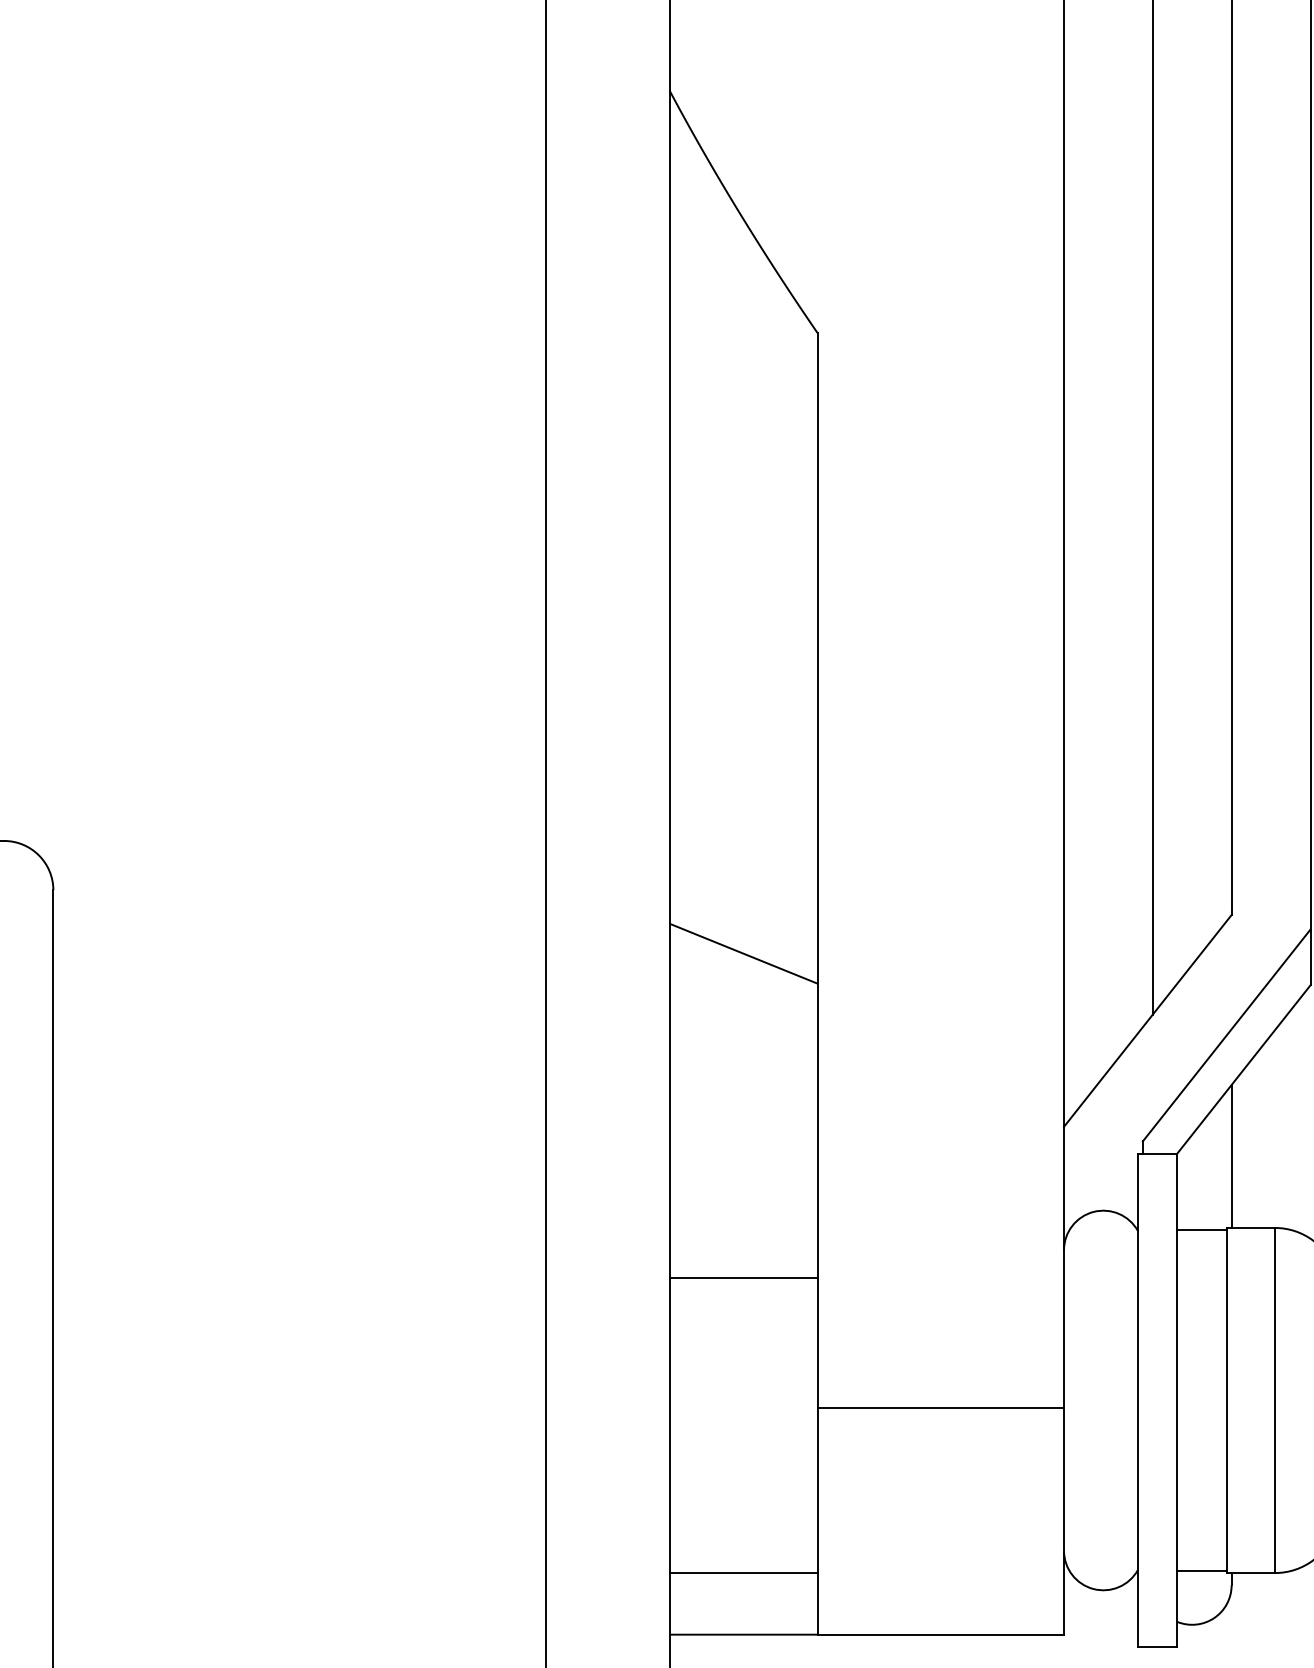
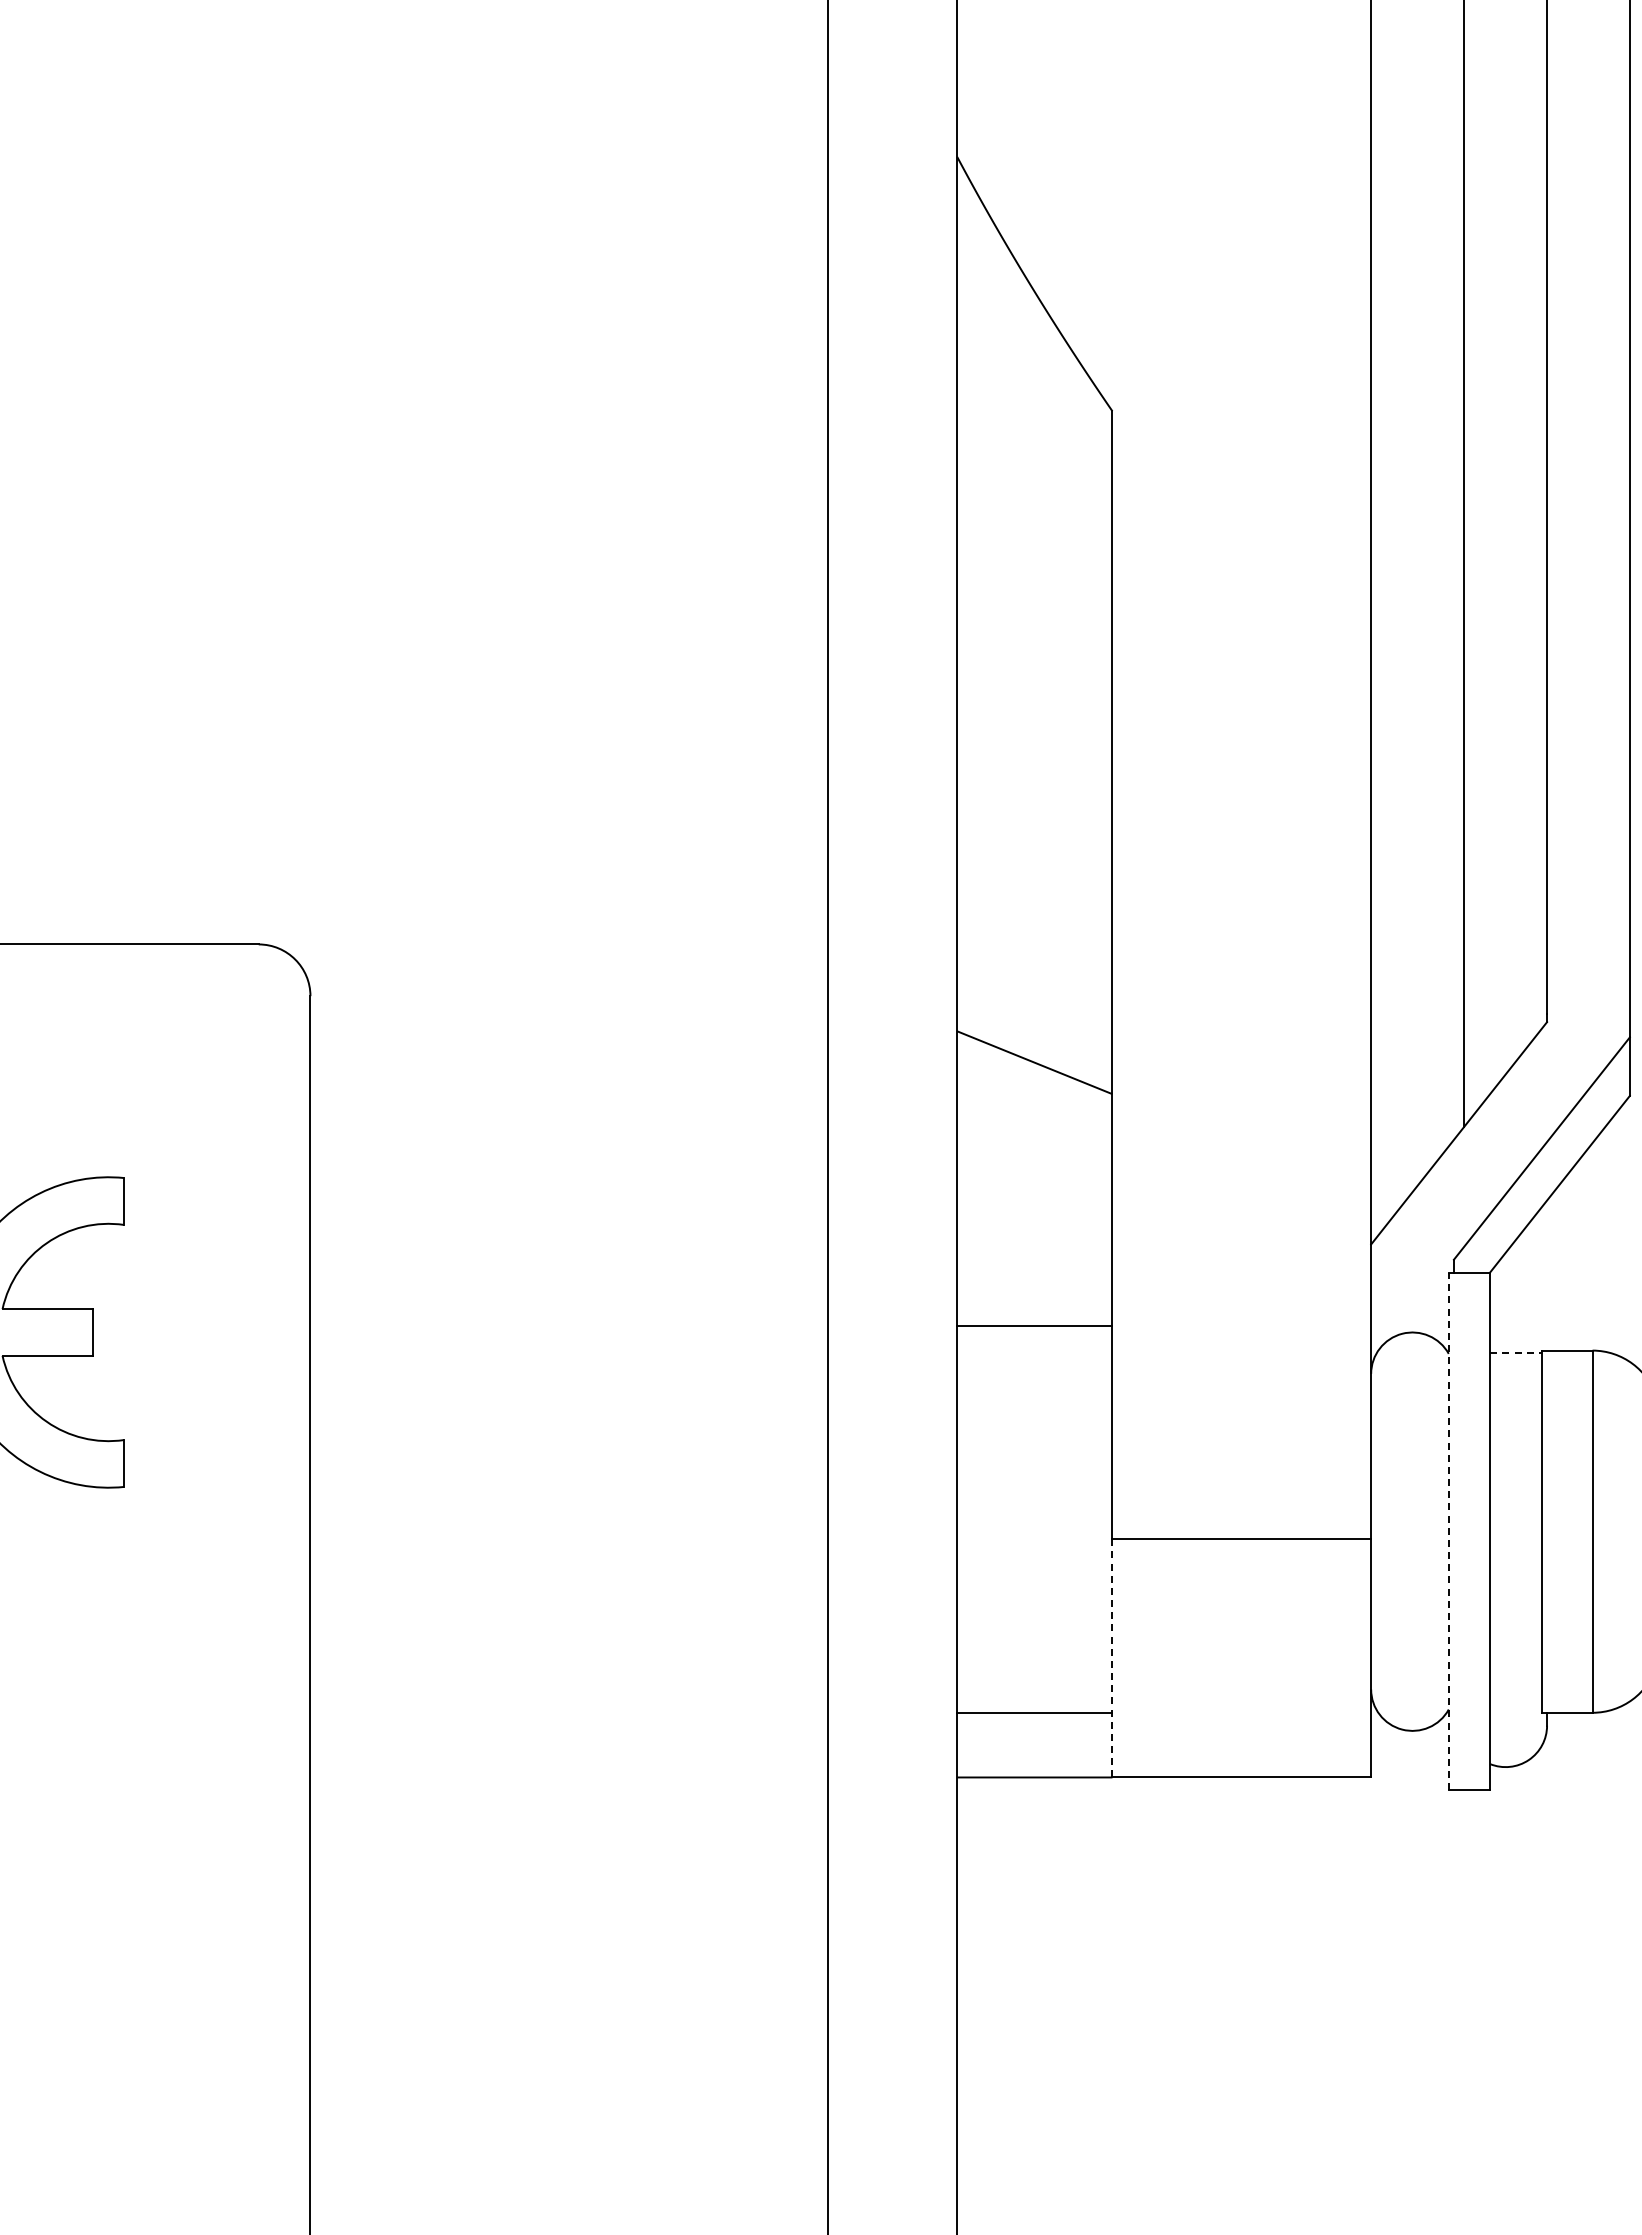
line: (1232, 1156) -> (1547, 1275), removed
line: (1202, 1230) -> (1516, 1353), solid -> dashed
line: (743, 1278) -> (1034, 1325), moved
line: (1137, 1400) -> (1448, 1531), solid -> dashed
line: (817, 1520) -> (1112, 1657), solid -> dashed
line: (1201, 1570) -> (1515, 1710), removed

